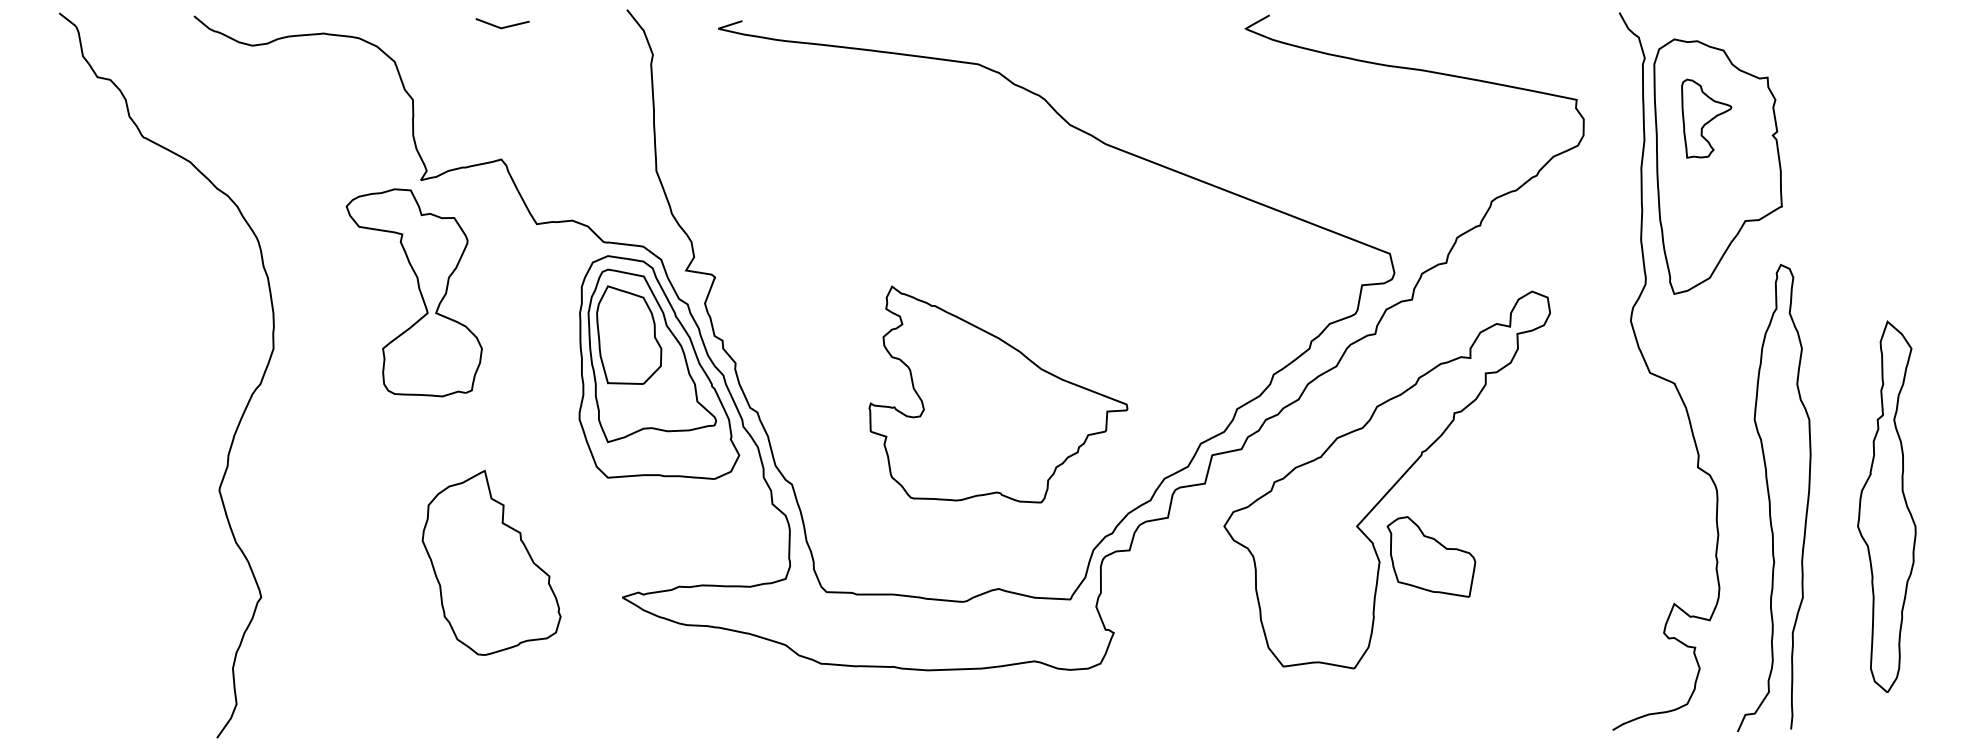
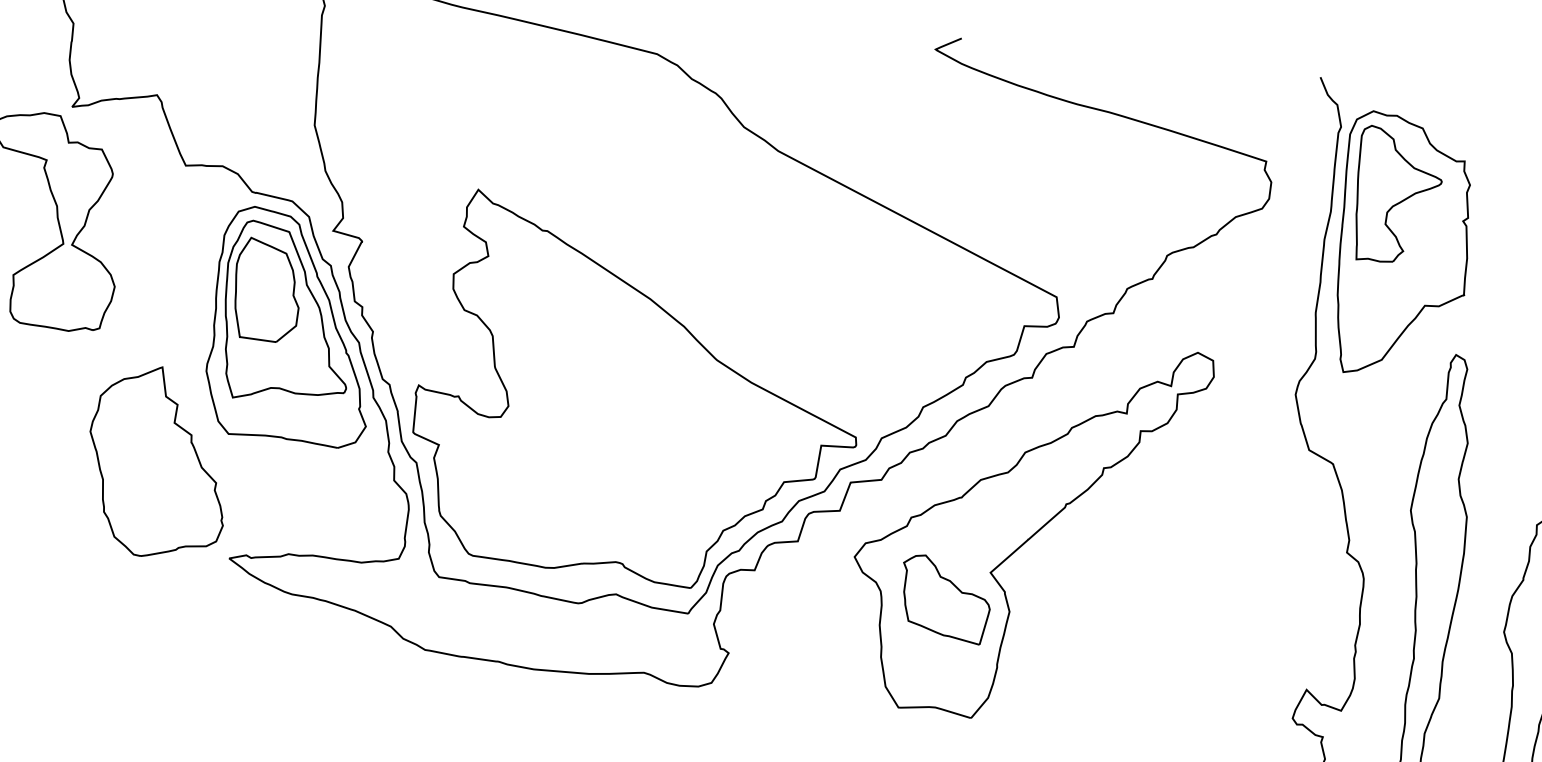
part: (1706, 118) -> (1397, 196), size x1.67
part: (998, 394) -> (638, 394), size x1.67
part: (1431, 556) -> (945, 598), moved
part: (491, 562) -> (158, 461), moved

